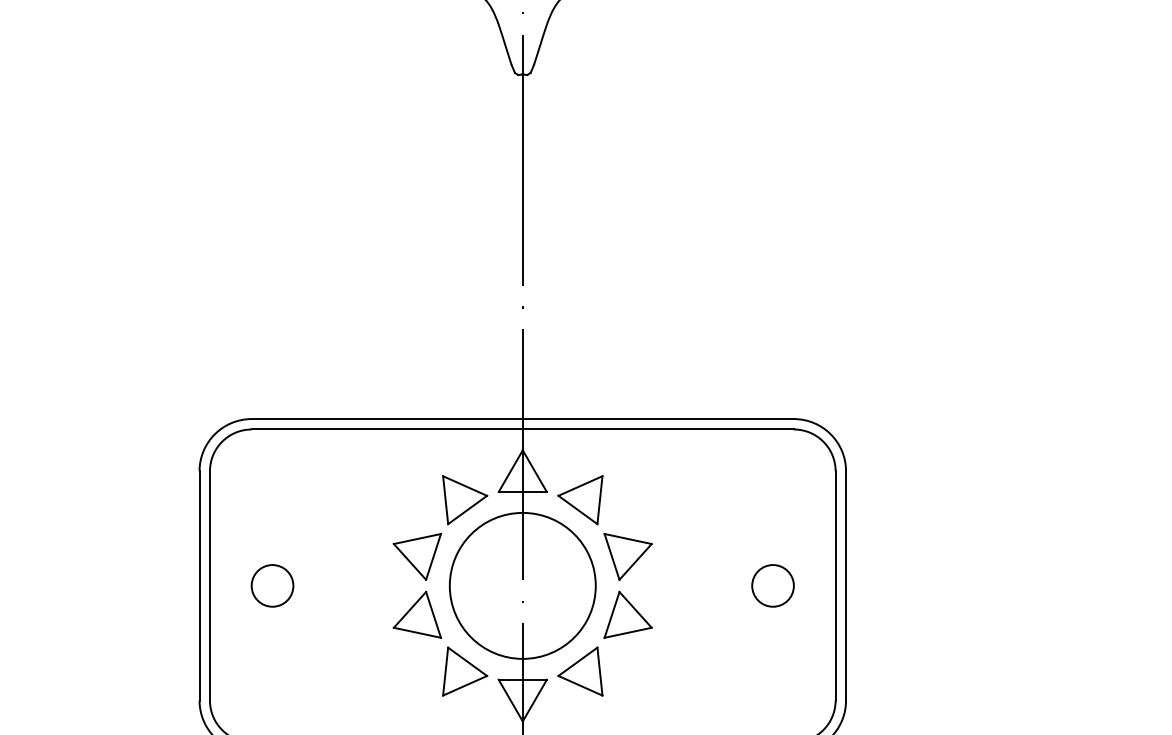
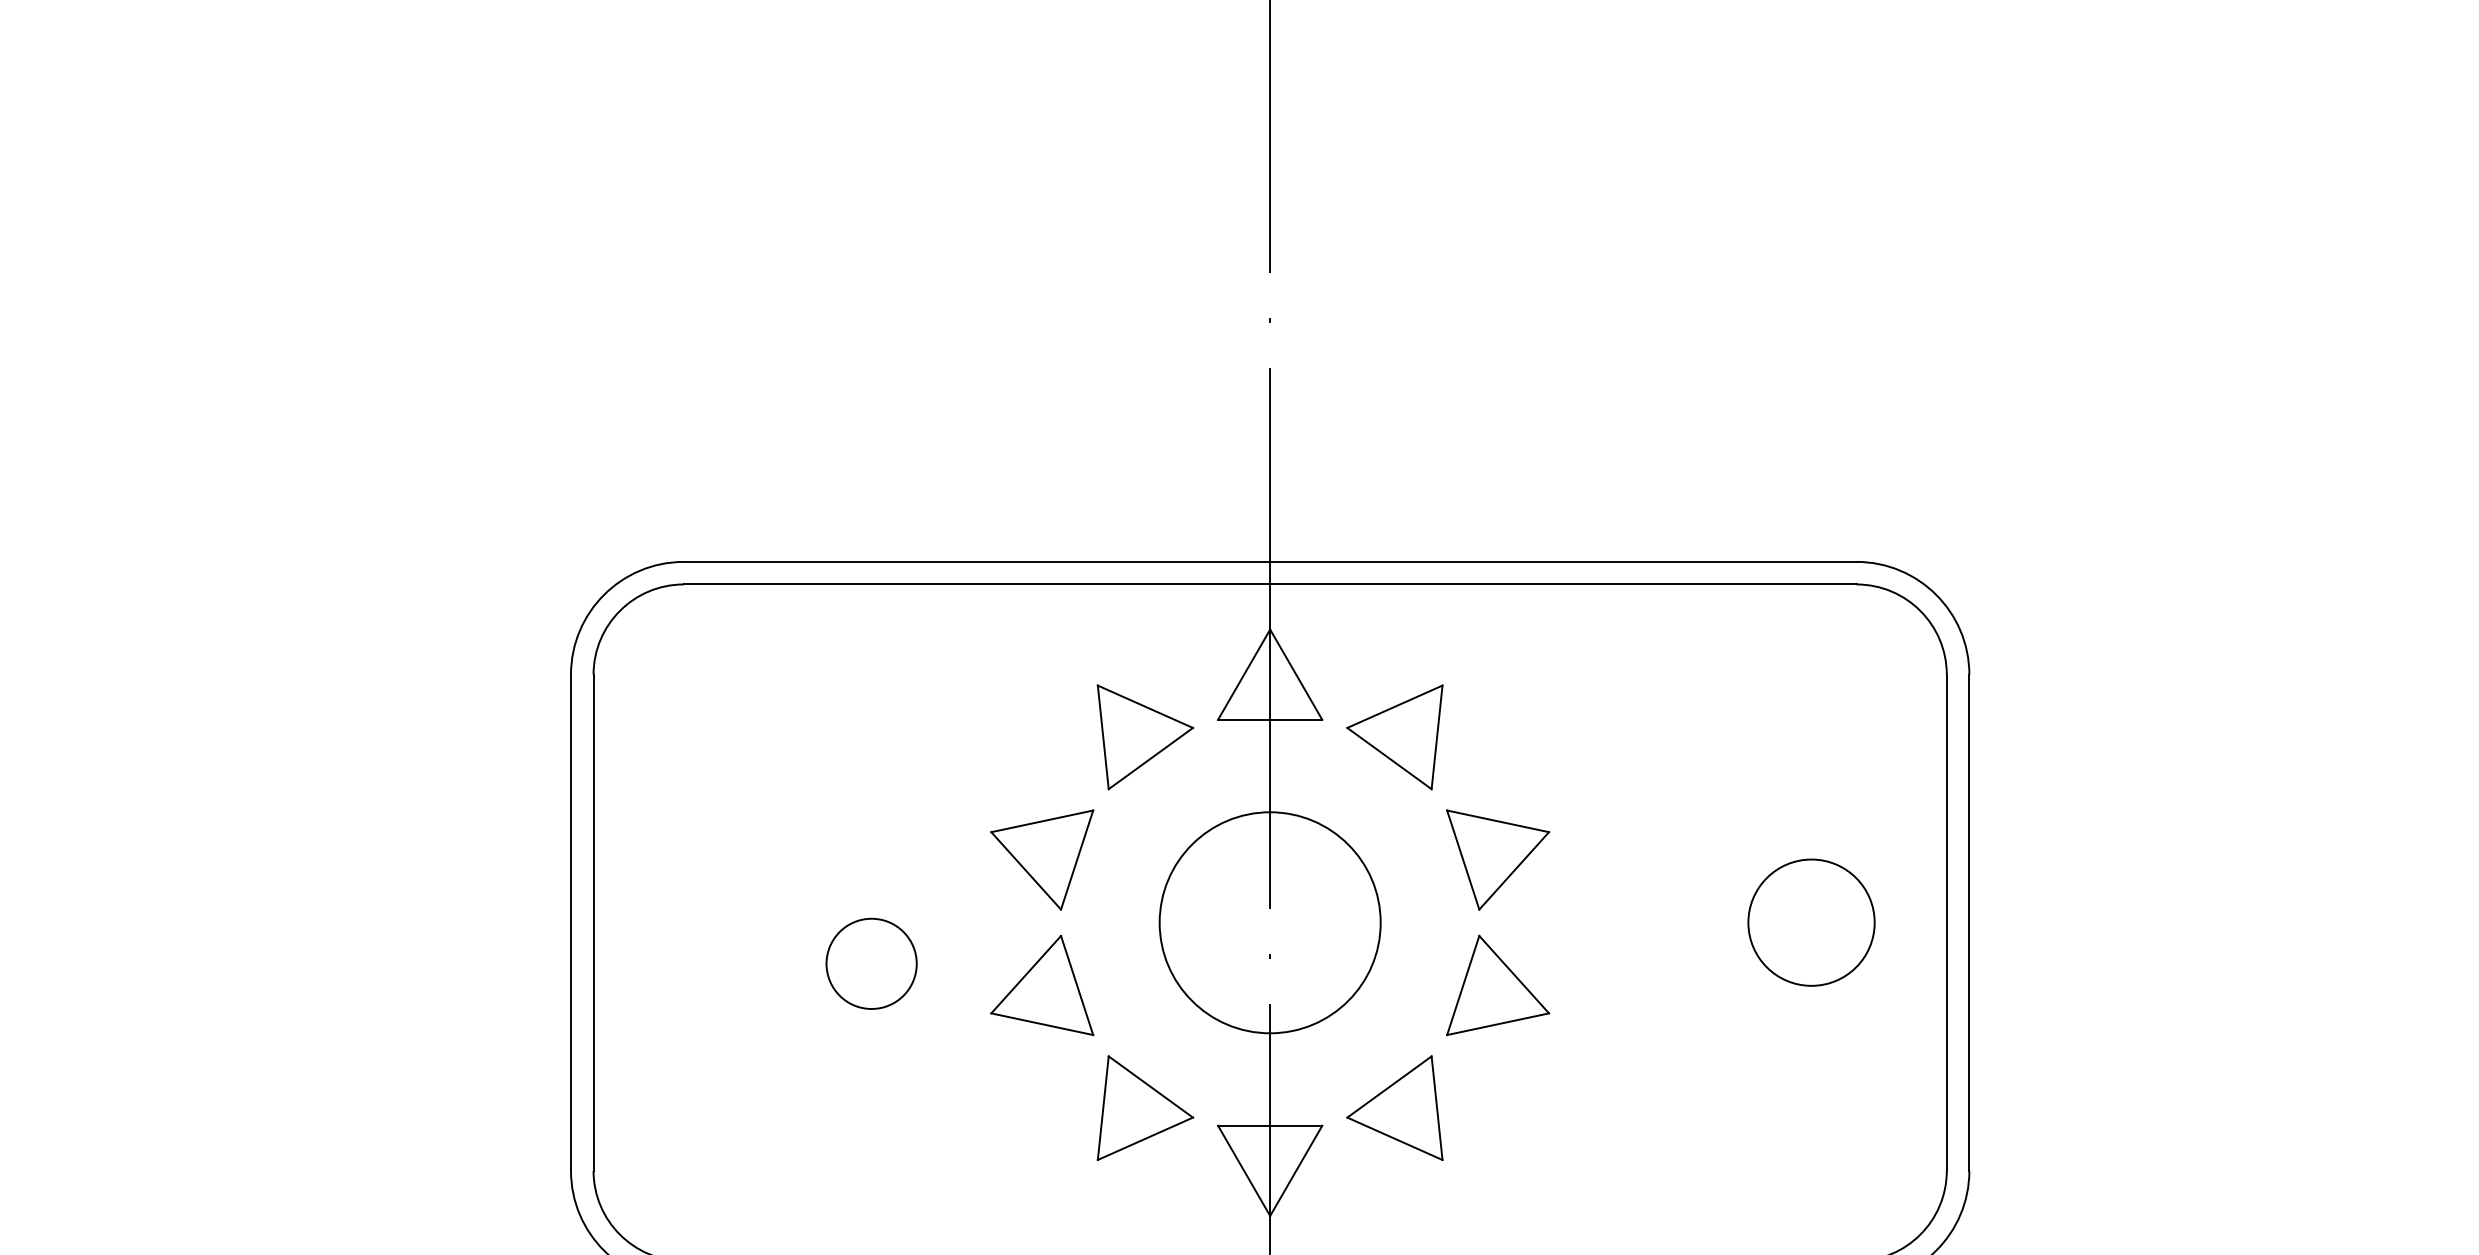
circle: (272, 585) -> (871, 963), moved
circle: (522, 585) -> (1269, 921), size x0.7
circle: (772, 585) -> (1810, 921), size x1.4

